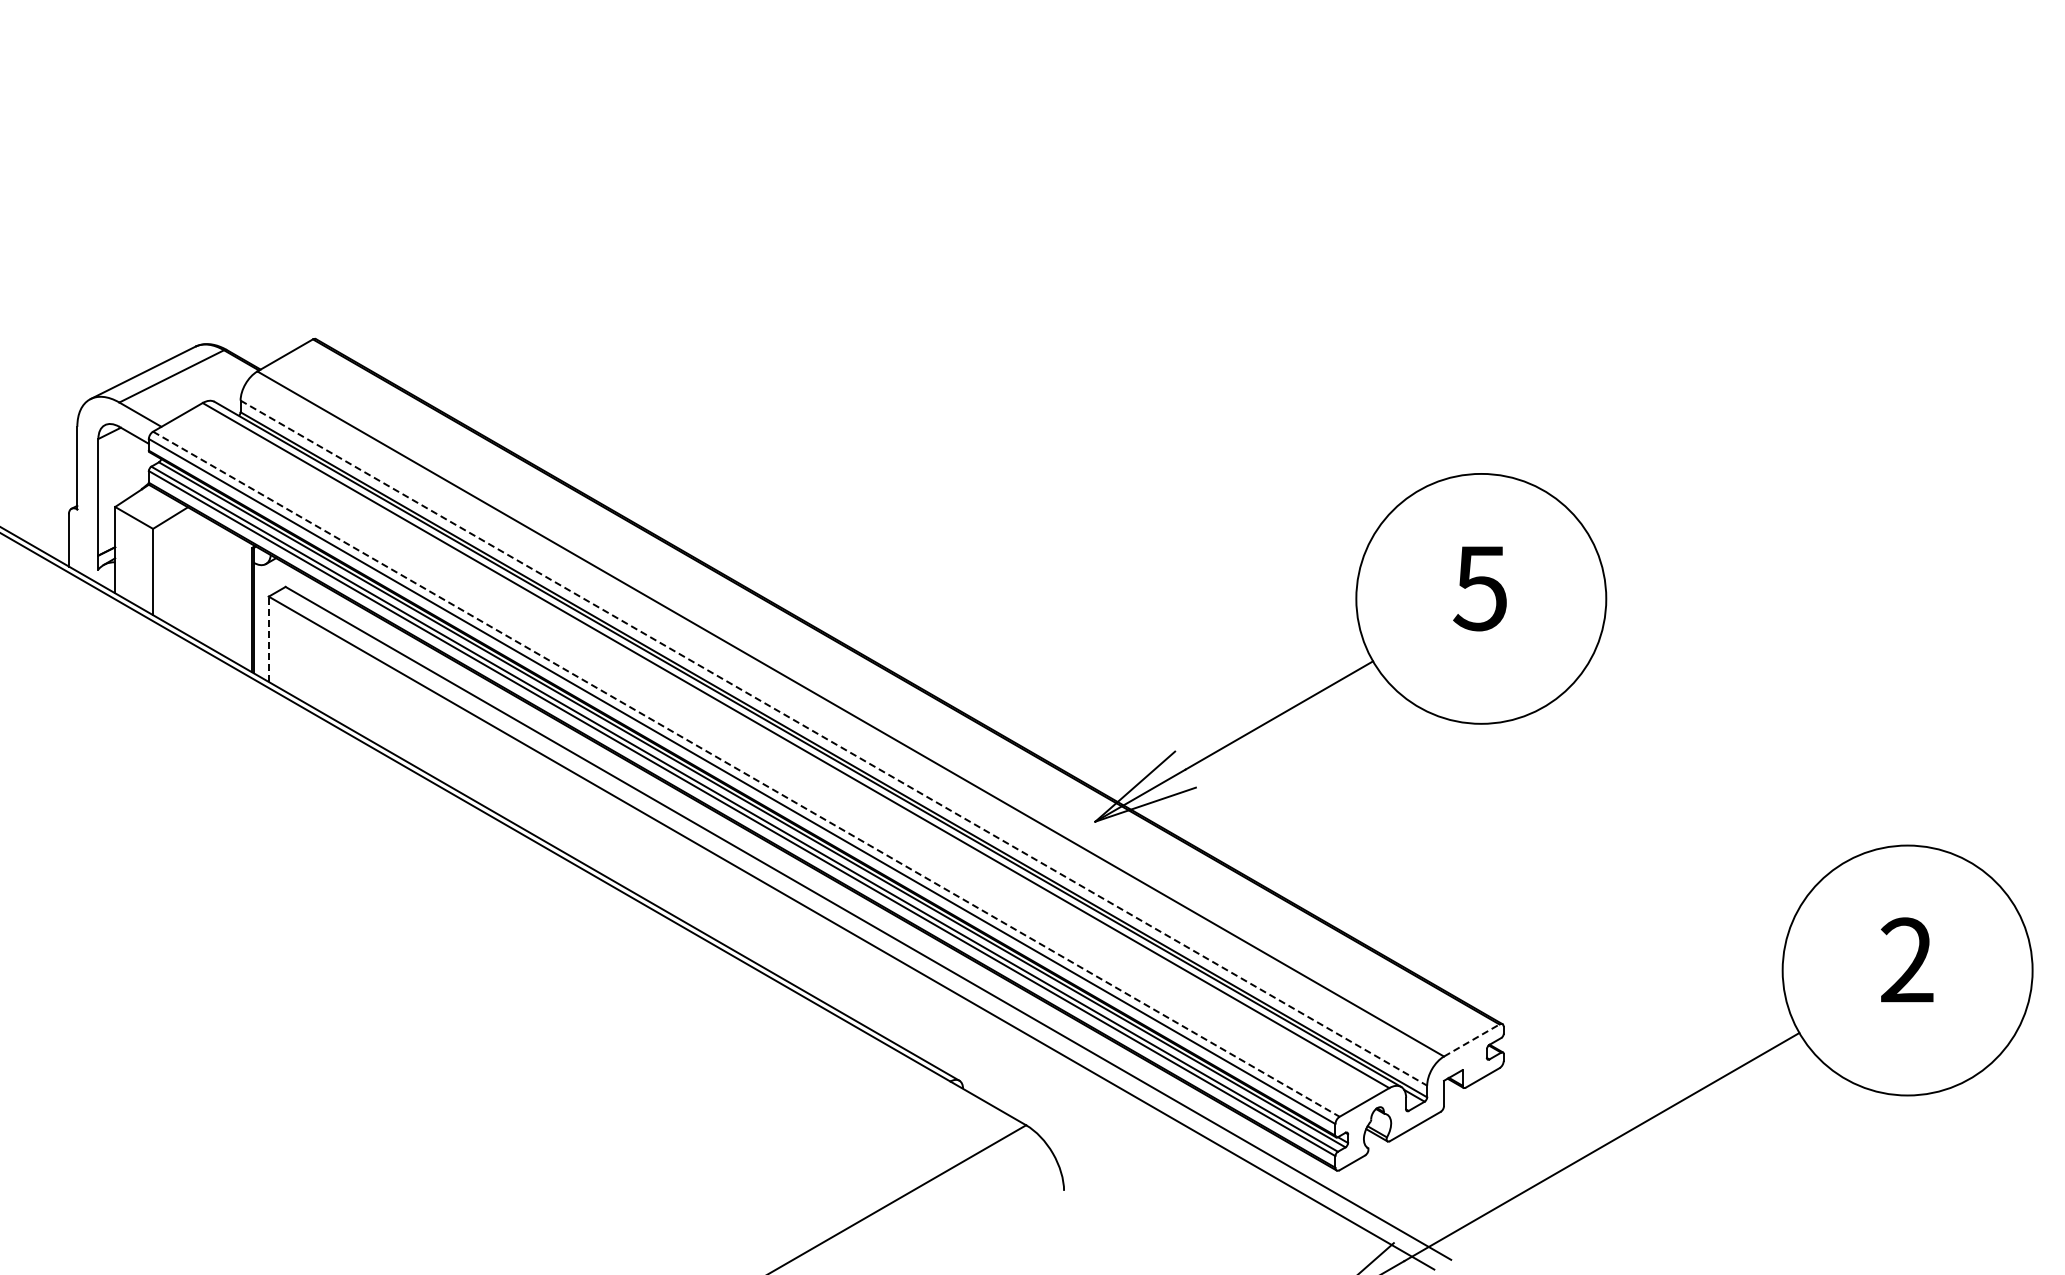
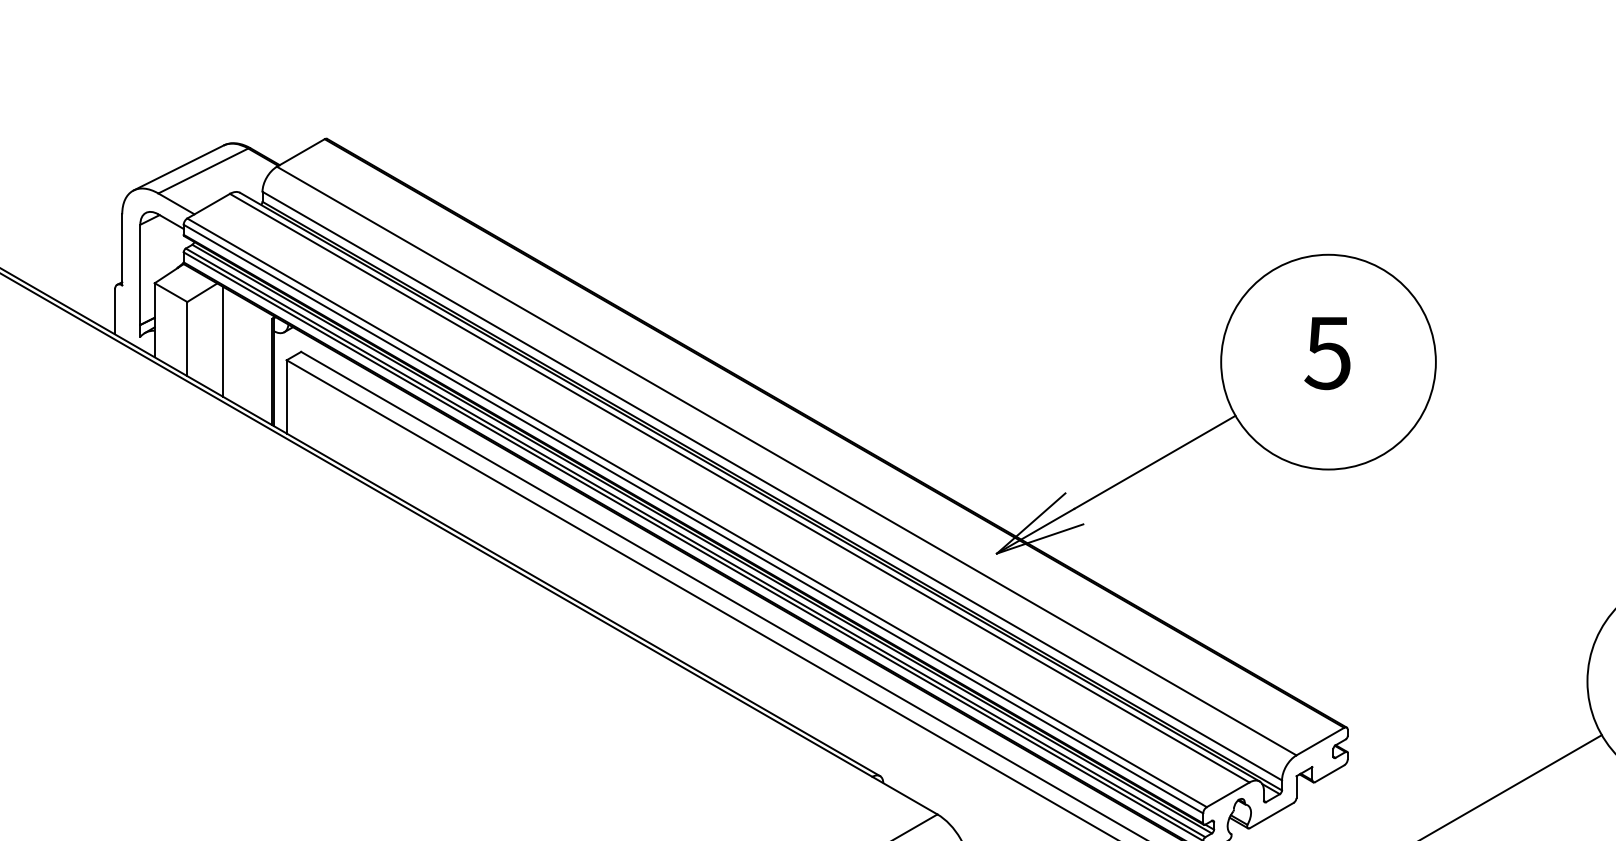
line: (195, 575) -> (223, 342), added
line: (268, 639) -> (286, 397), dashed -> solid
line: (834, 743) -> (772, 486), dashed -> solid
line: (746, 774) -> (697, 513), dashed -> solid
line: (1472, 1040) -> (1320, 741), dashed -> solid

